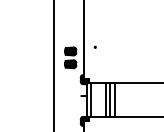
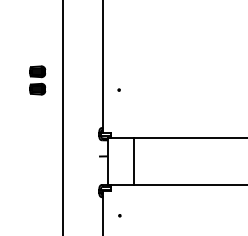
part: (70, 57) -> (37, 80), moved
line: (91, 99) -> (113, 161), removed
line: (109, 99) -> (138, 161), removed
line: (114, 99) -> (145, 161), removed

